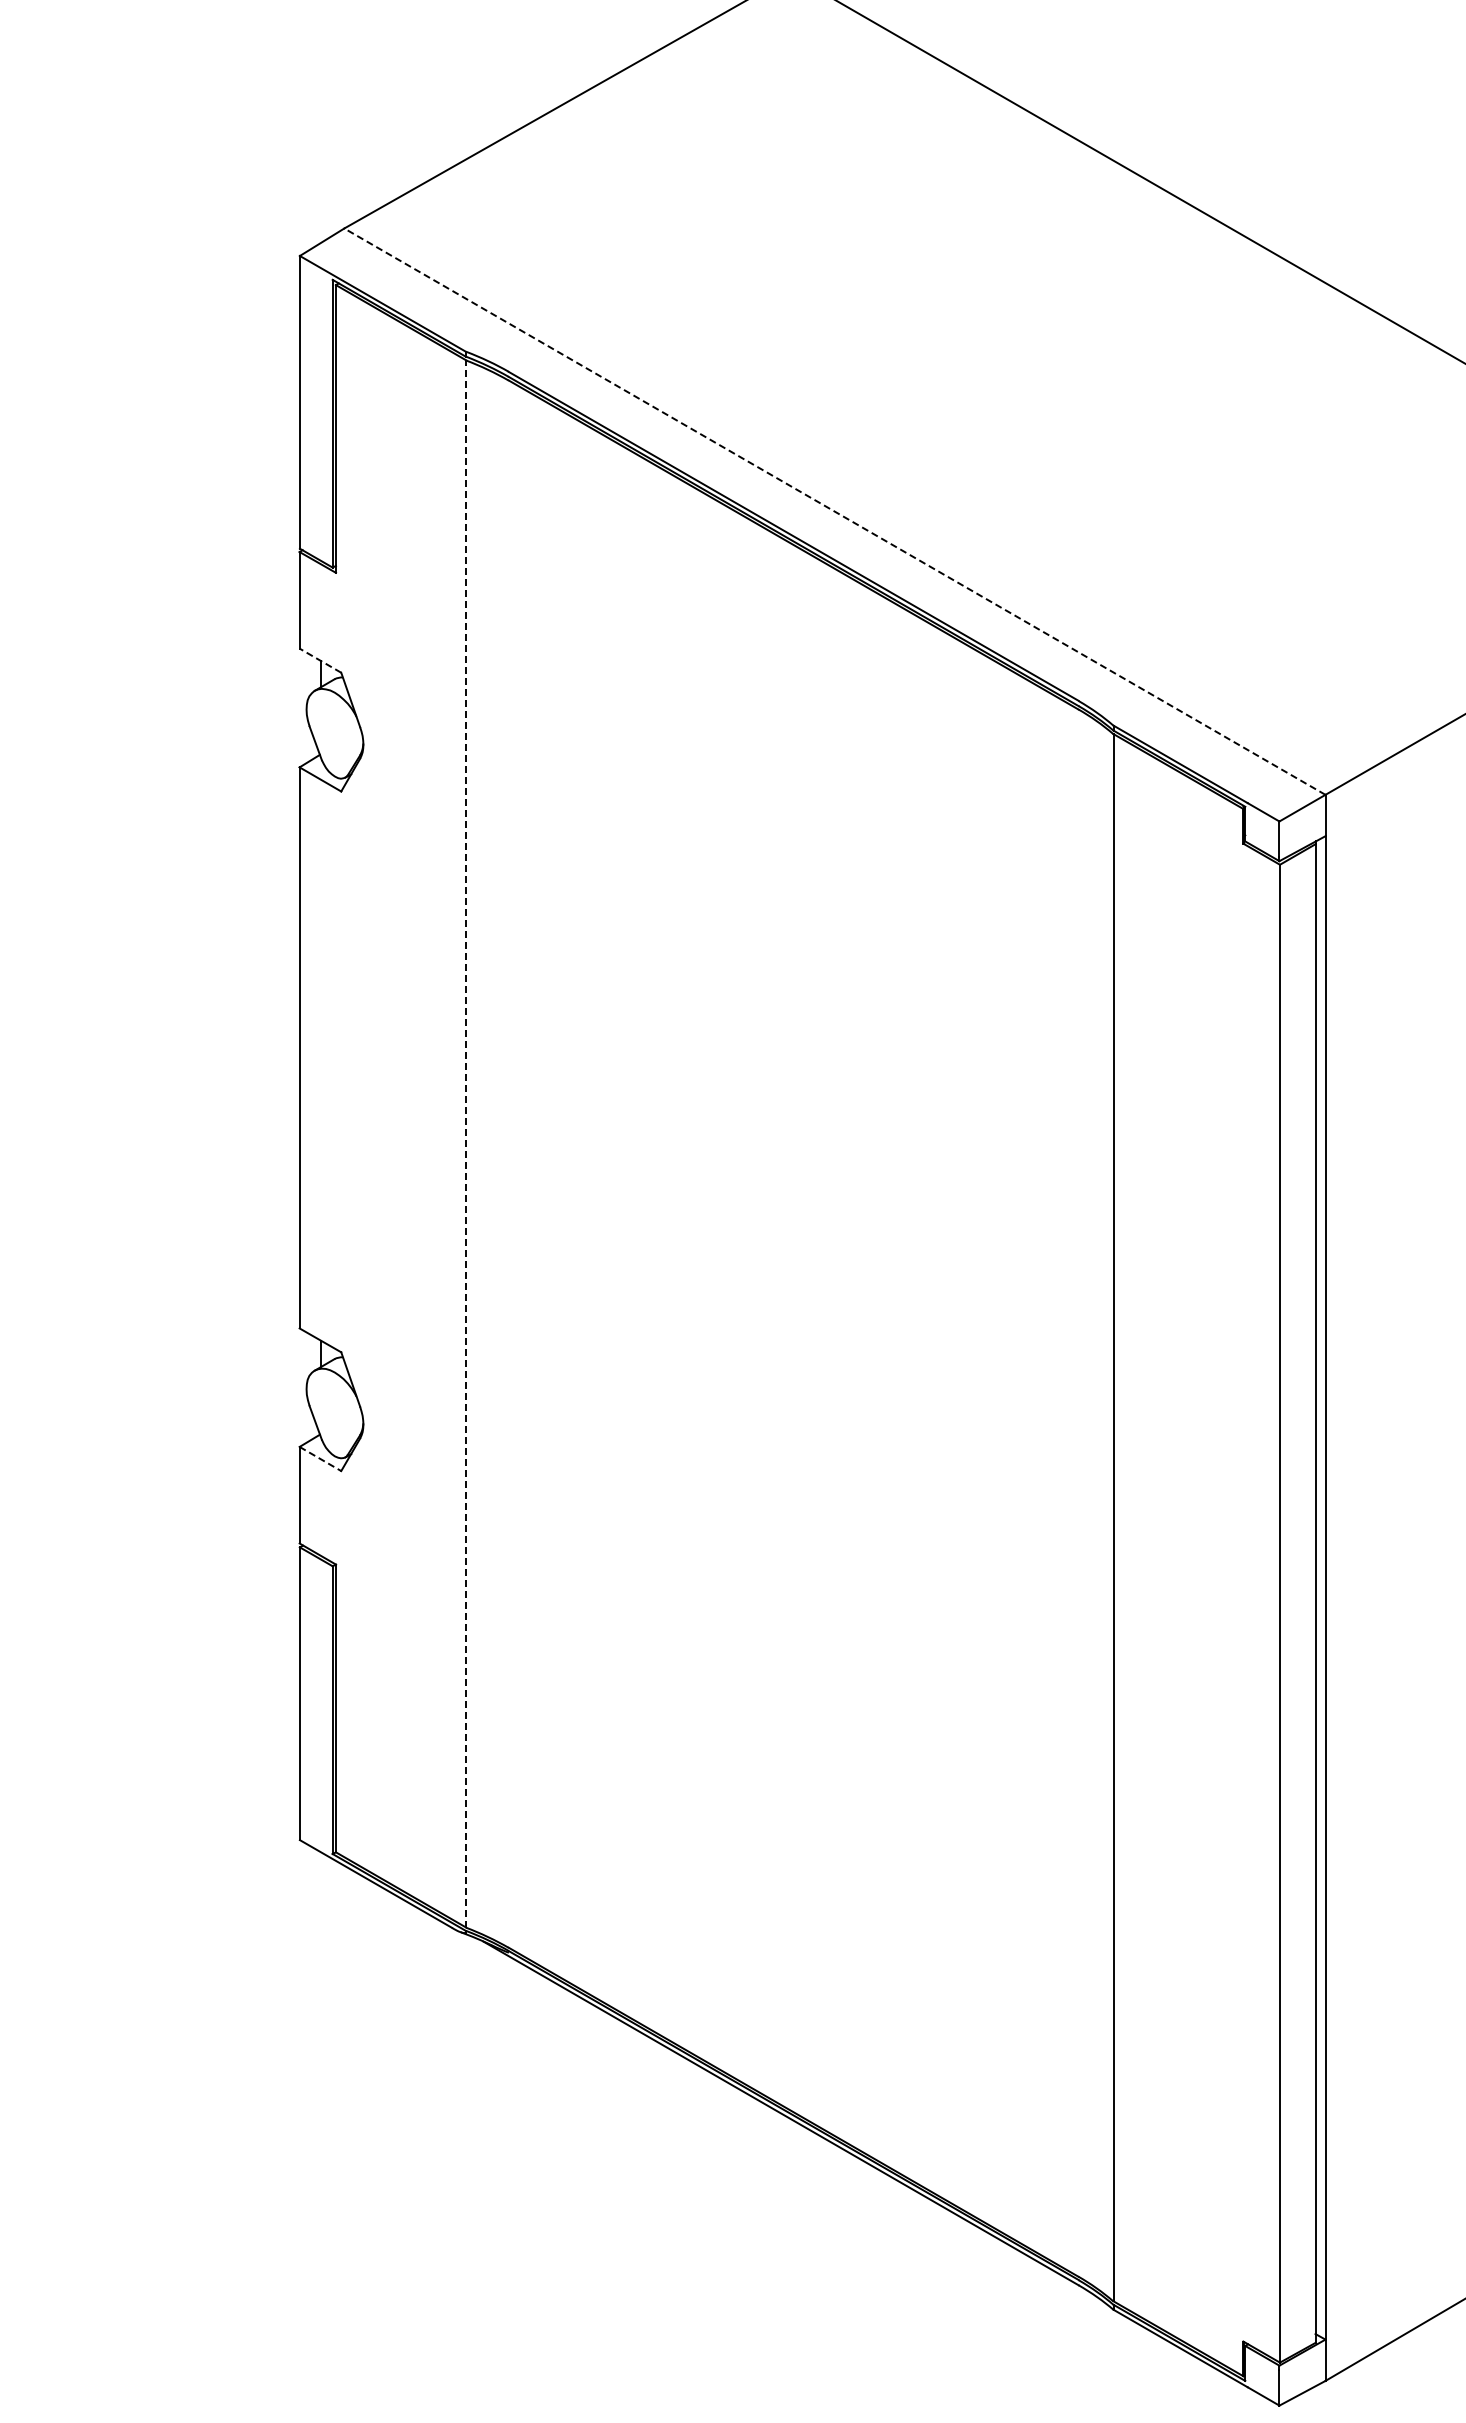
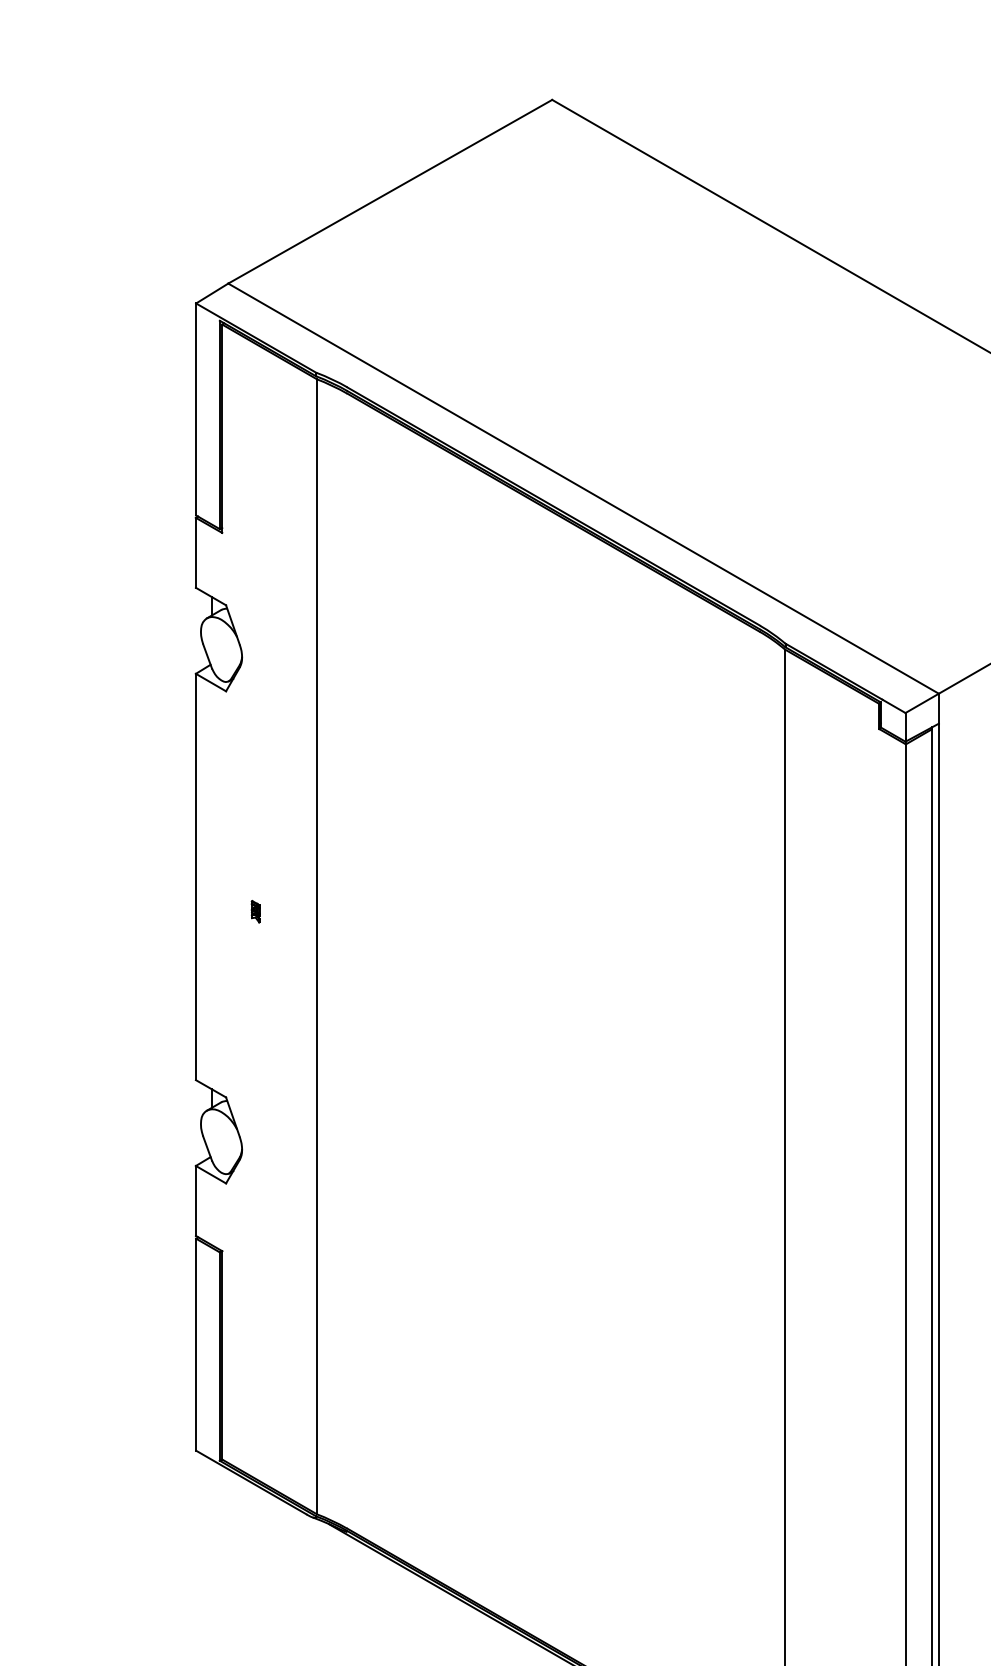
line: (834, 511) -> (583, 488), dashed -> solid
line: (320, 660) -> (211, 596), dashed -> solid
part: (381, 1095) -> (255, 911), added
line: (466, 1143) -> (316, 946), dashed -> solid
line: (320, 1459) -> (211, 1175), dashed -> solid

